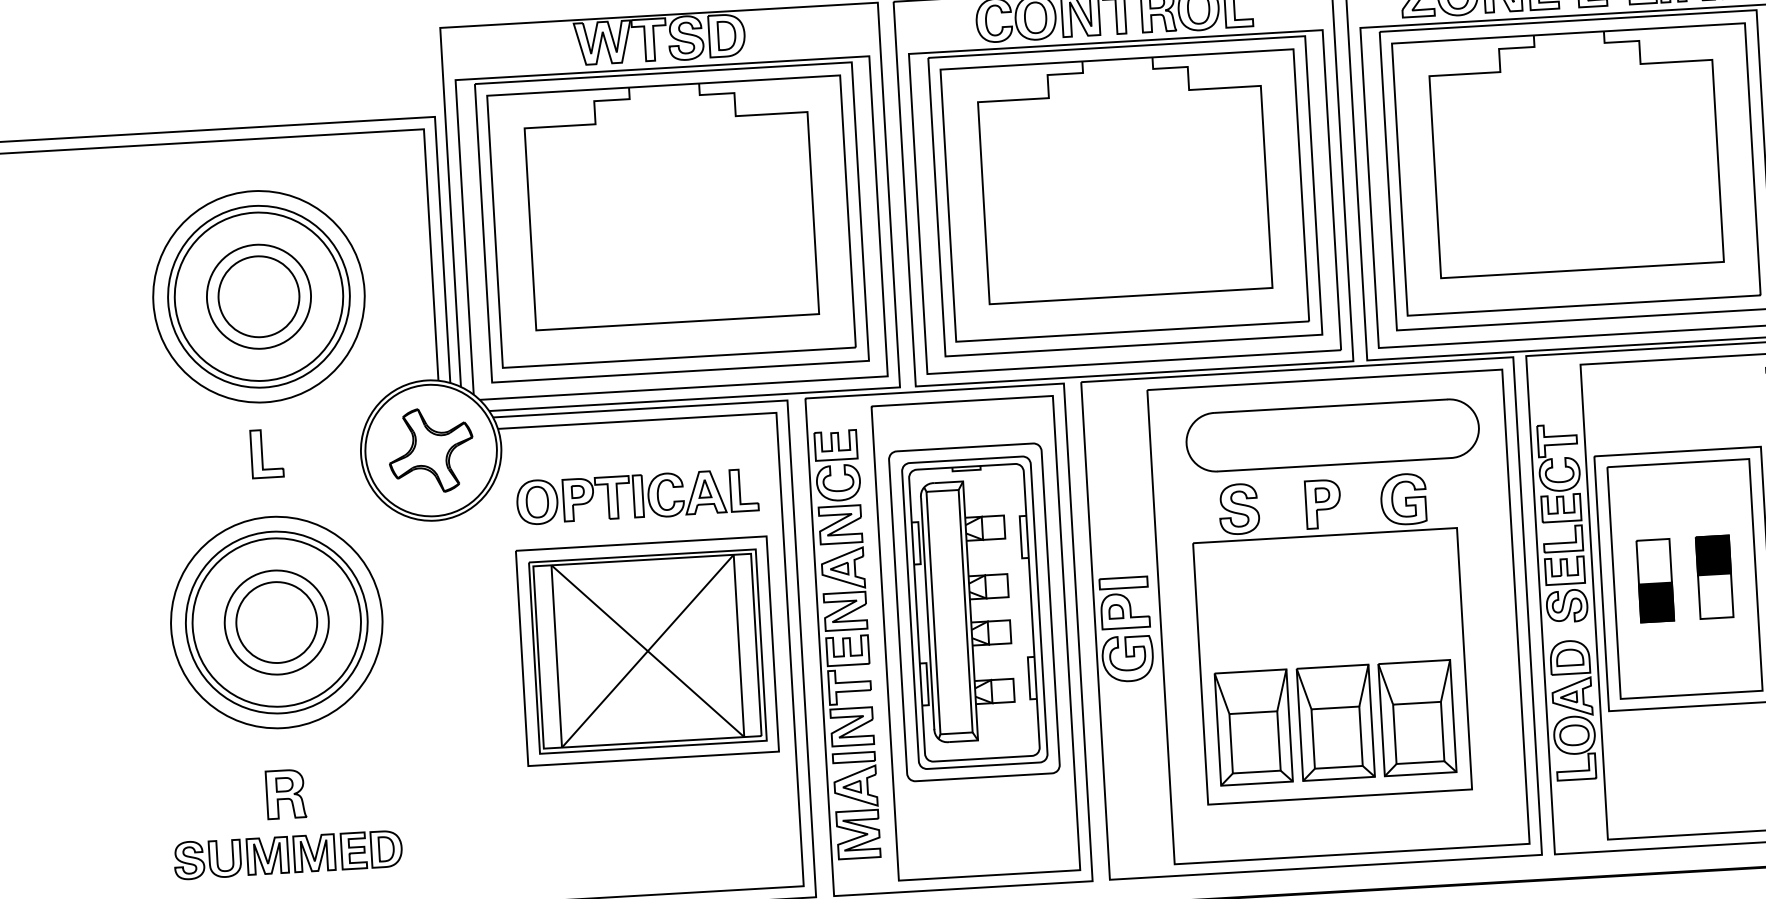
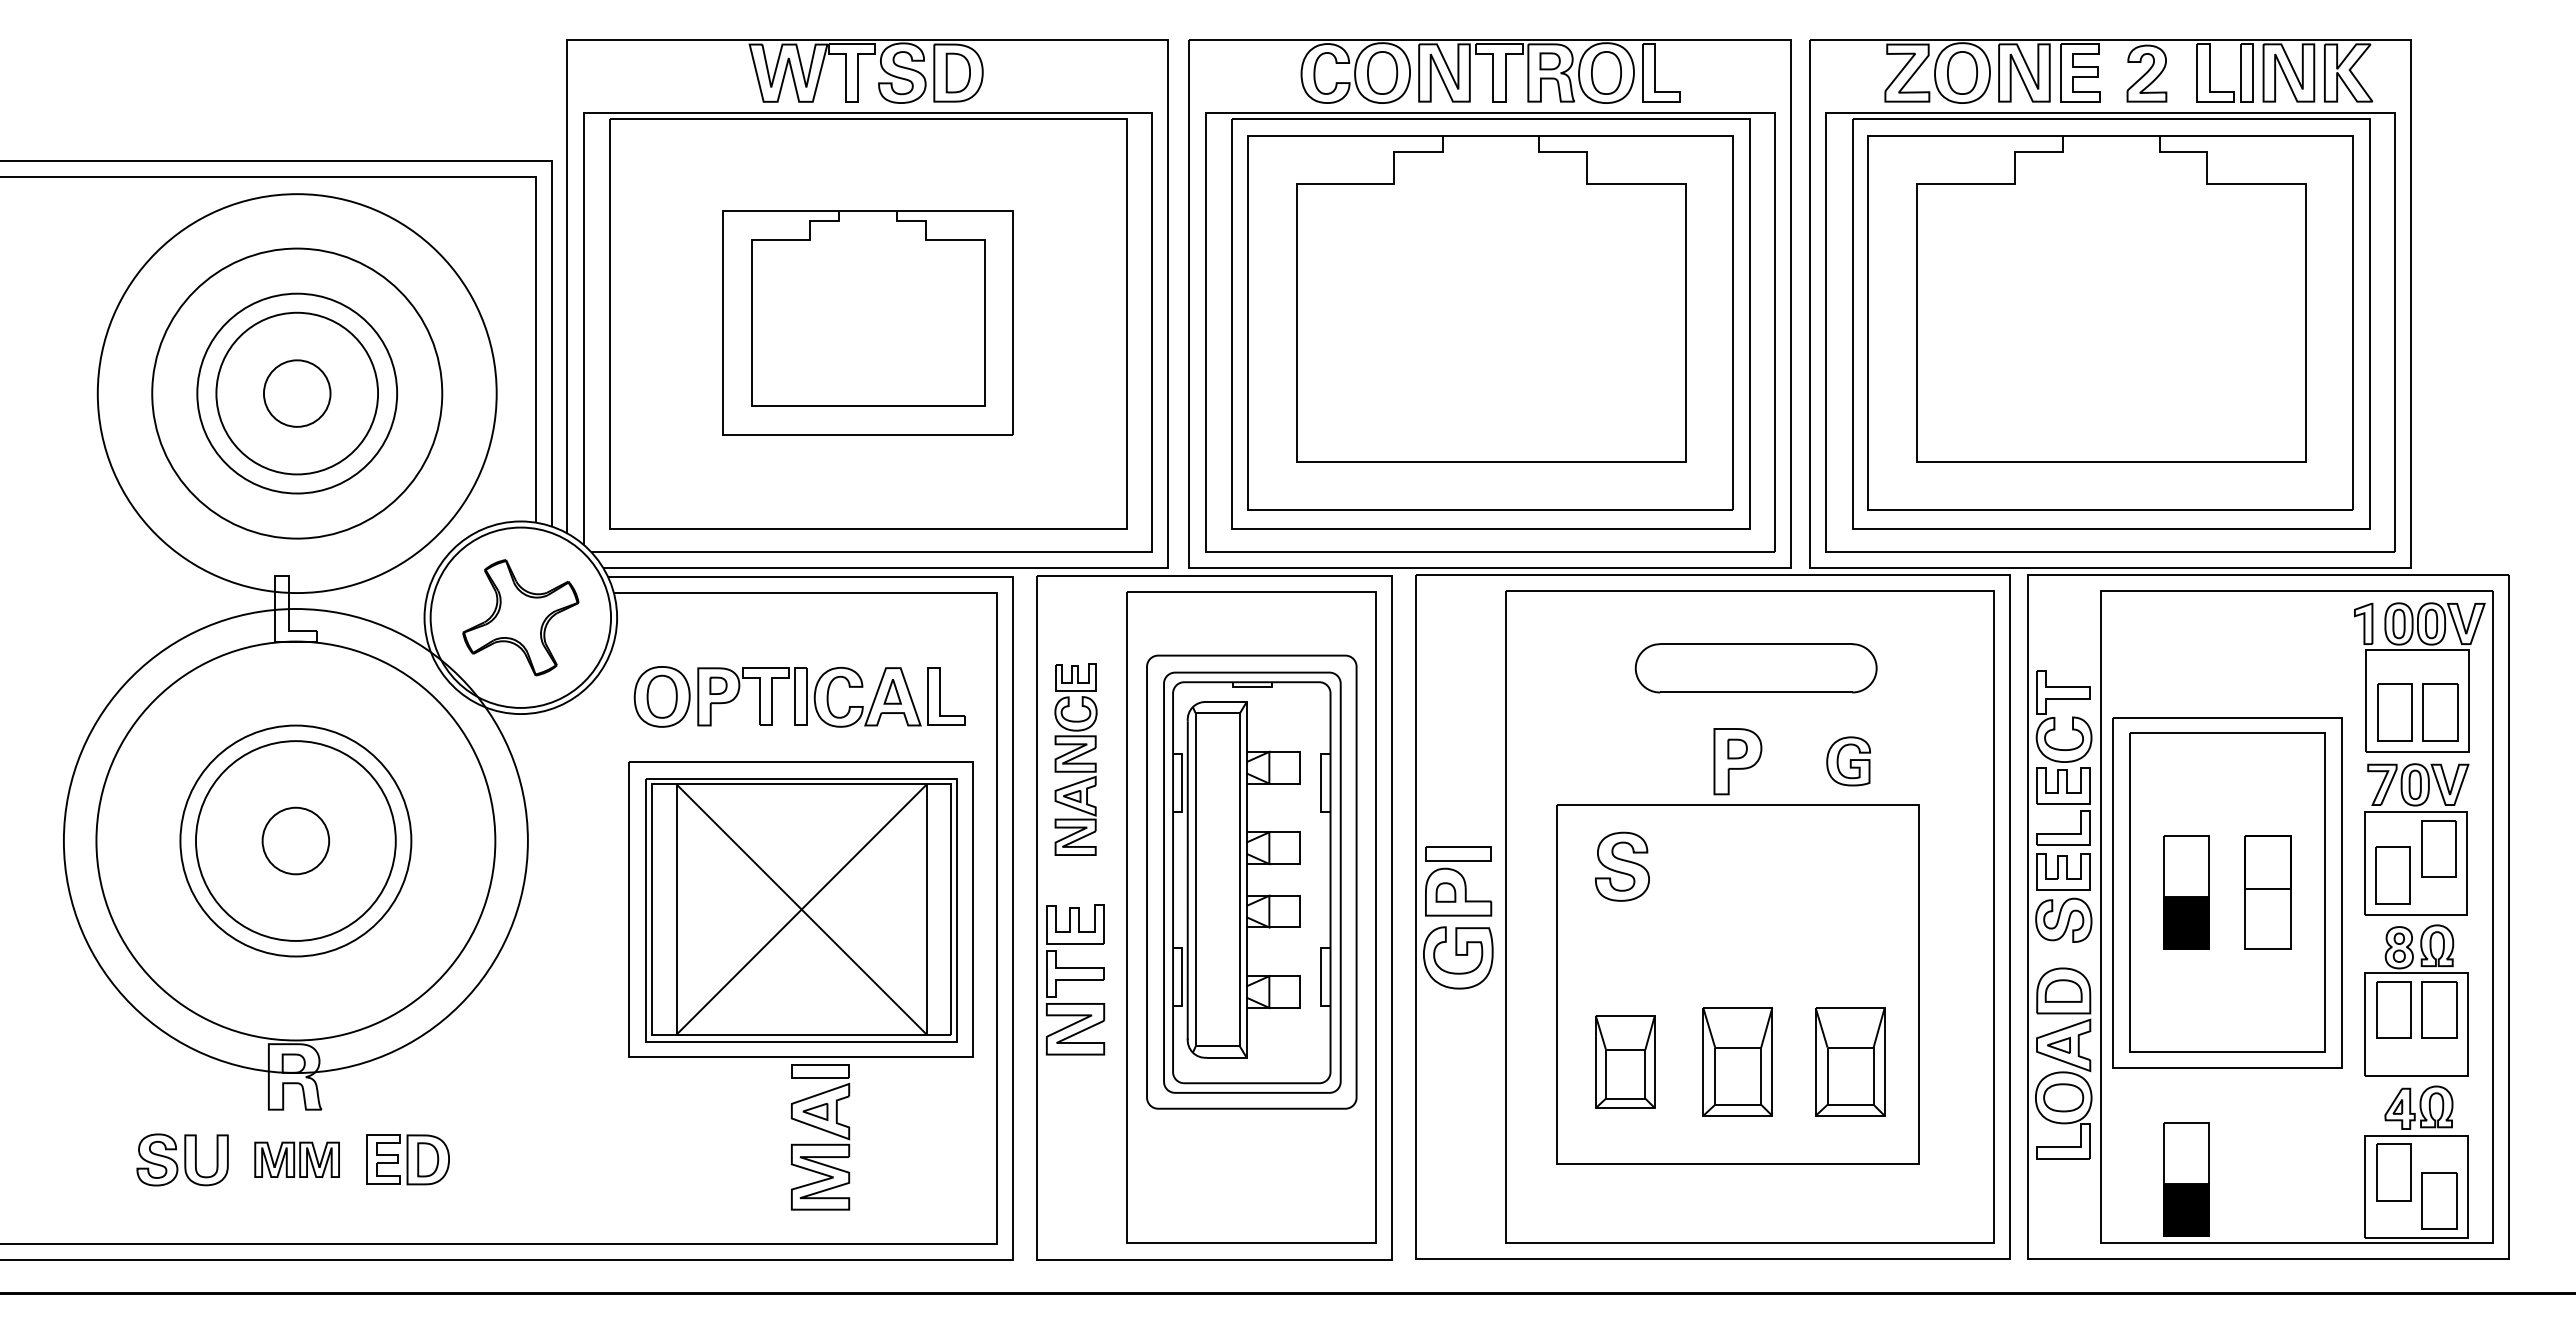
part: (671, 221) -> (867, 322), size x0.6
circle: (258, 296) -> (296, 393), size x0.6
circle: (258, 296) -> (296, 393), size x0.7
circle: (258, 296) -> (296, 393), size x1.4
circle: (258, 296) -> (296, 393), size x1.6
part: (1332, 435) -> (1755, 668), size x0.6
part: (1403, 499) -> (1848, 761), size x0.7
part: (1239, 508) -> (1622, 866), moved
part: (840, 530) -> (1075, 759), size x0.7
fill: (1712, 555) -> (2267, 862), removed
circle: (276, 622) -> (295, 840), size x0.6
circle: (276, 622) -> (295, 840), size x1.4
circle: (276, 622) -> (295, 840), size x1.6
circle: (276, 622) -> (295, 841), size x1.6
part: (1417, 717) -> (1850, 1061), size x0.7
part: (1335, 722) -> (1737, 1061), size x0.7
part: (1253, 727) -> (1625, 1061), size x0.6
part: (1667, 789) -> (2186, 1179), added
part: (856, 805) -> (820, 1137), moved
part: (290, 854) -> (296, 1159), size x0.7

